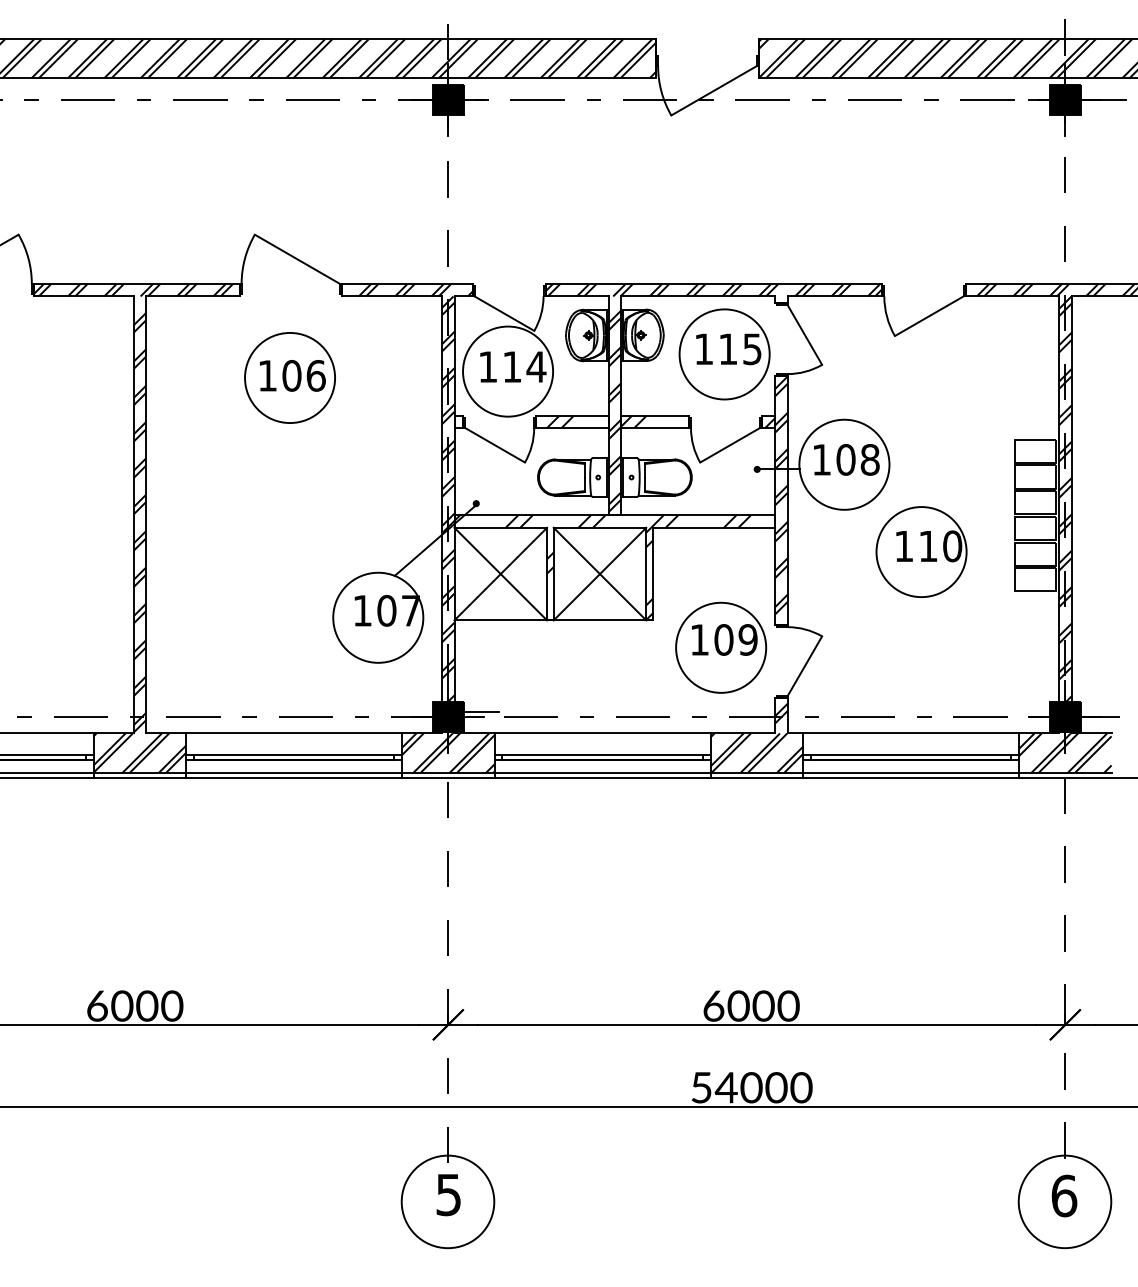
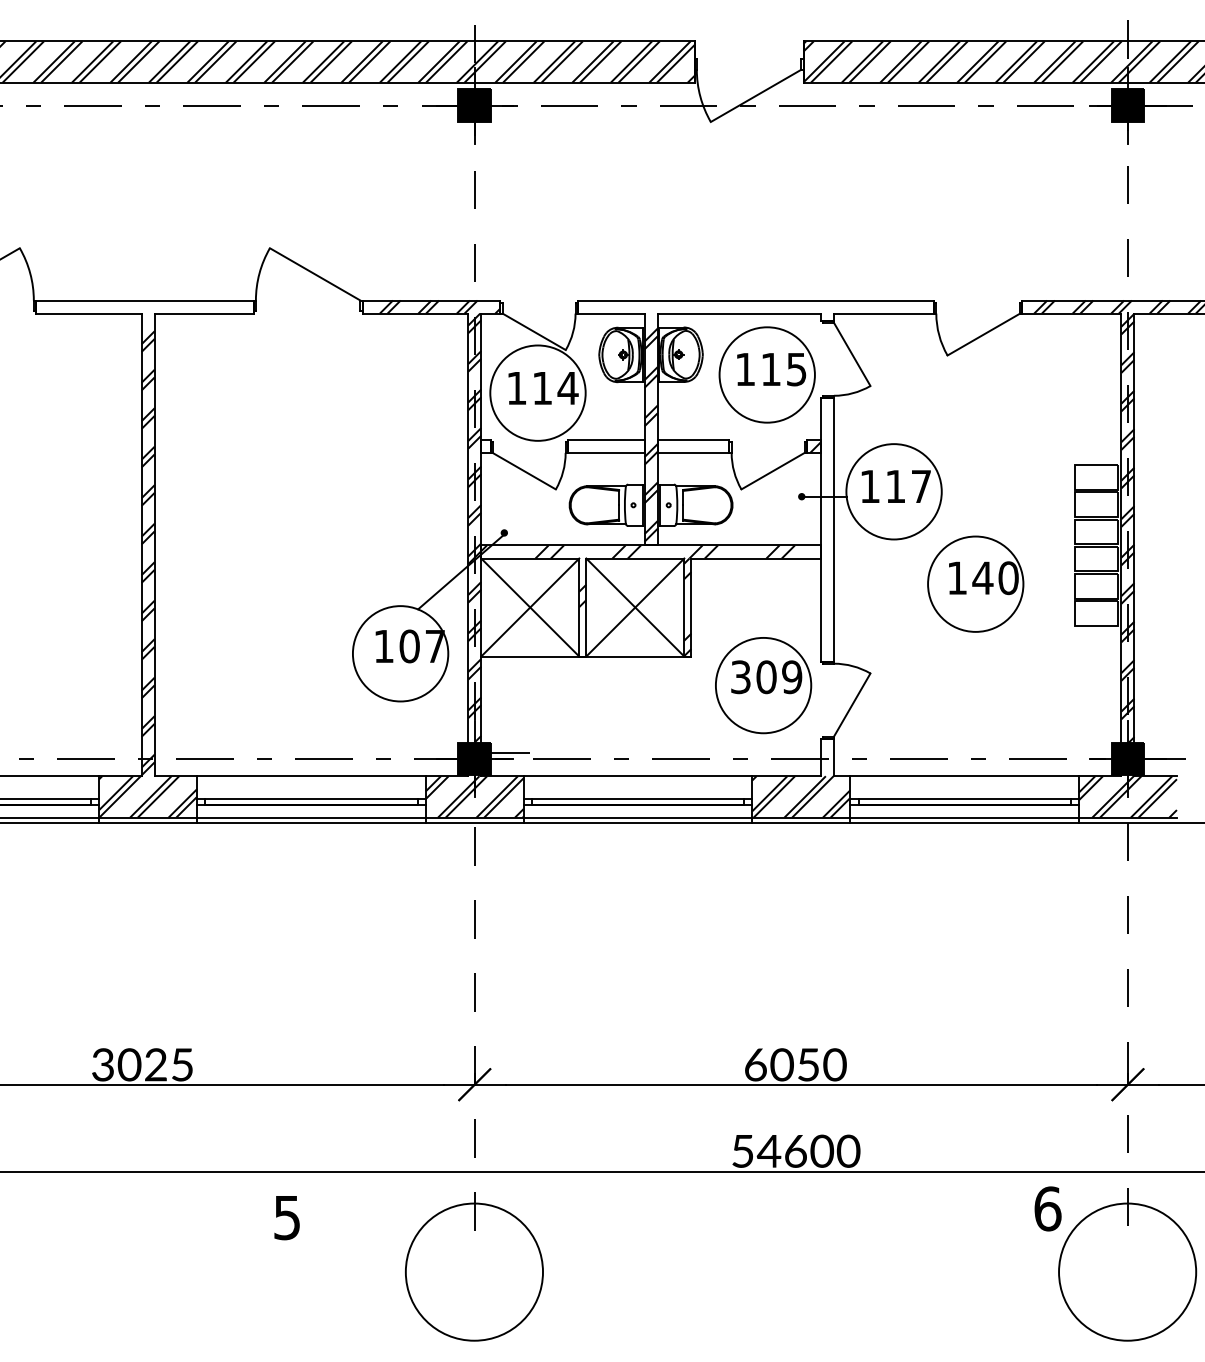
hatch: (133, 289) -> (141, 306), removed
hatch: (713, 289) -> (755, 306), removed
part: (289, 377) -> (306, 399), removed
hatch: (560, 421) -> (593, 445), removed
hatch: (633, 421) -> (670, 445), removed
text: (858, 459) -> (908, 486), 108 -> 117
hatch: (781, 495) -> (827, 524), removed
text: (927, 545) -> (982, 577), 110 -> 140
text: (699, 640) -> (740, 677), 109 -> 309
hatch: (781, 712) -> (827, 754), removed
text: (135, 1005) -> (143, 1064), 6000 -> 3025
text: (763, 1005) -> (808, 1064), 6000 -> 6050
text: (751, 1086) -> (795, 1150), 54000 -> 54600
text: (448, 1195) -> (286, 1218), moved
text: (1063, 1195) -> (1047, 1208), moved
circle: (448, 1202) -> (474, 1272), size x1.4
circle: (1064, 1202) -> (1127, 1272), size x1.4

